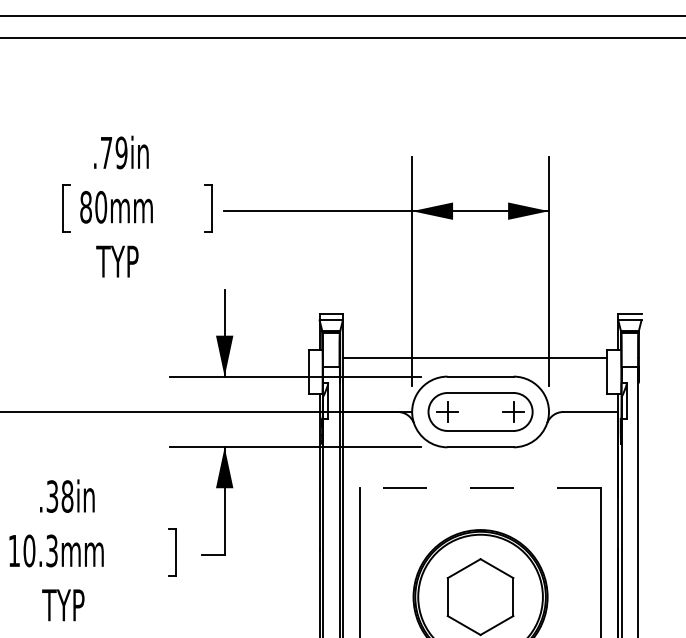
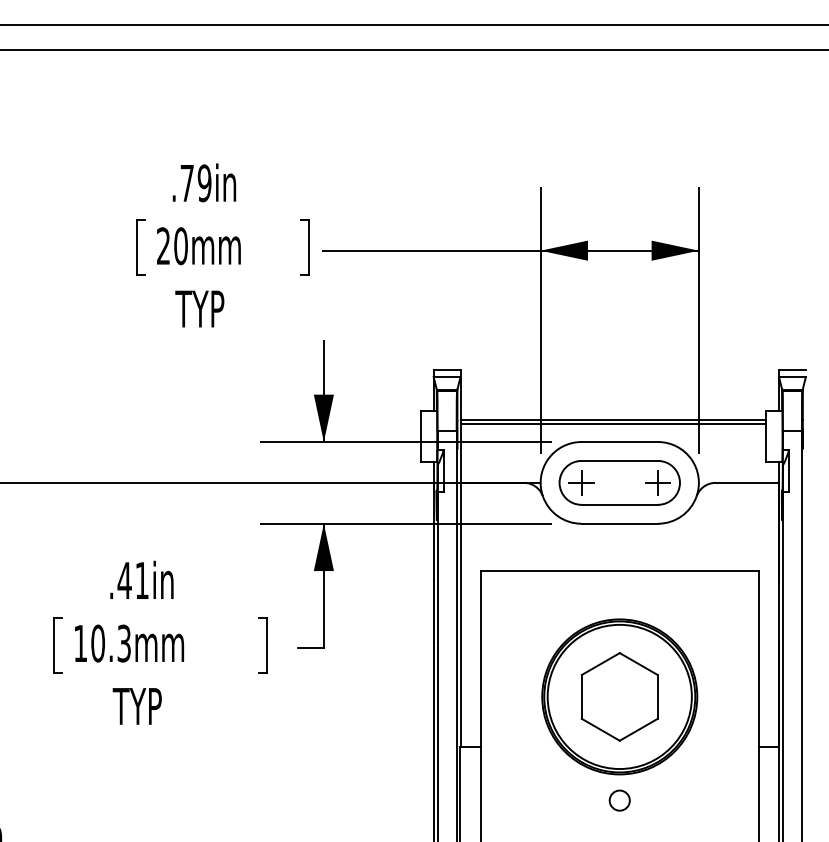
text: (85, 207) -> (163, 246), 80mm -> 20mm
line: (475, 360) -> (613, 423), added
line: (480, 488) -> (619, 571), dashed -> solid
text: (59, 496) -> (132, 580), .38in -> .41in

